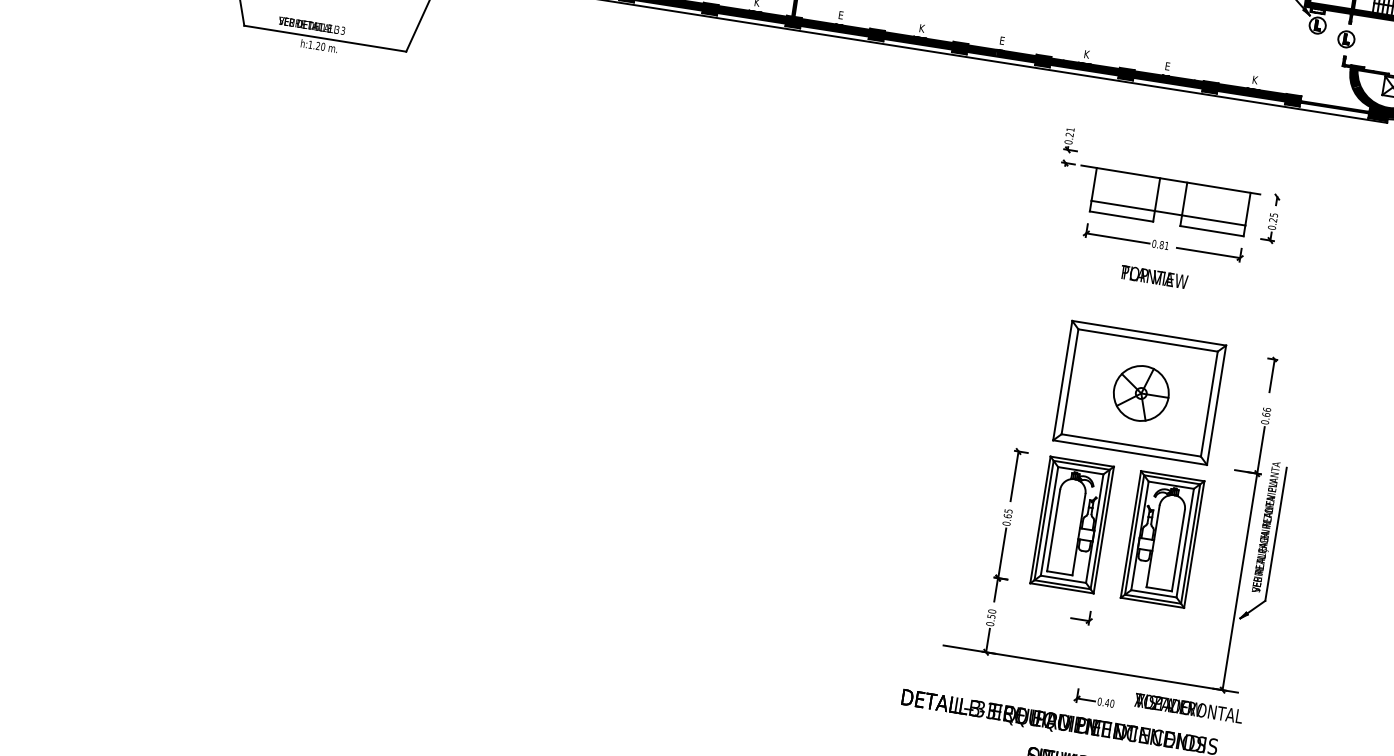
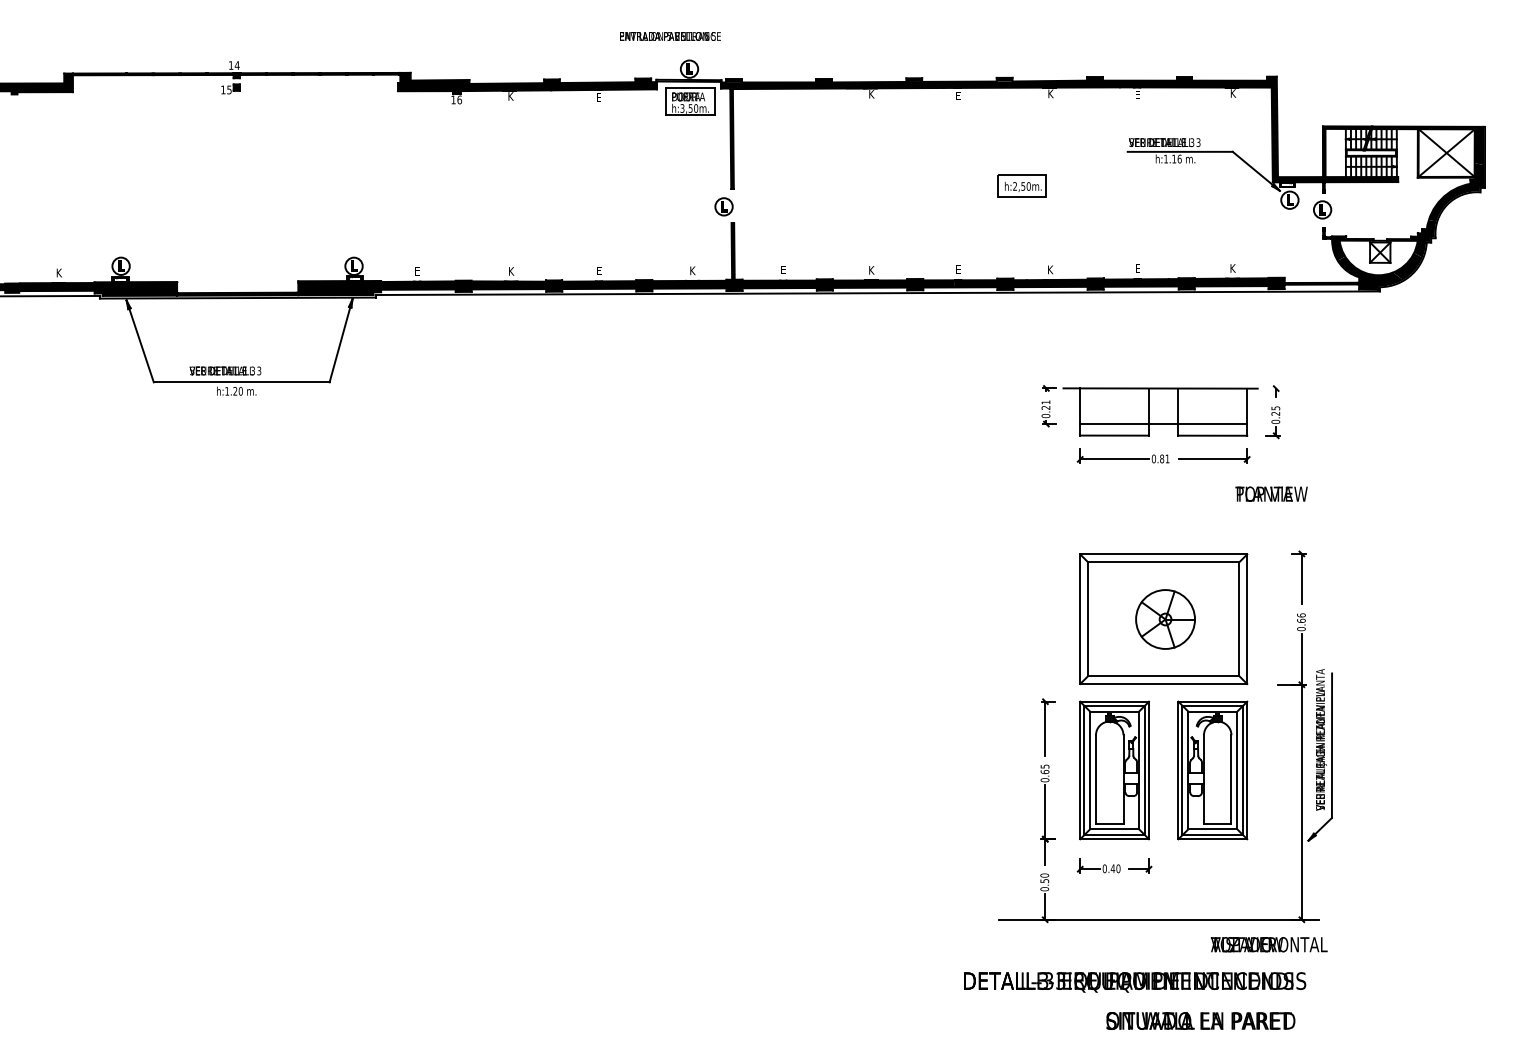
part: (1071, 140) -> (1048, 413), moved
text: (1154, 276) -> (1271, 493), moved
part: (1269, 374) -> (1298, 577), size x1.43
part: (1094, 697) -> (1098, 865), moved

